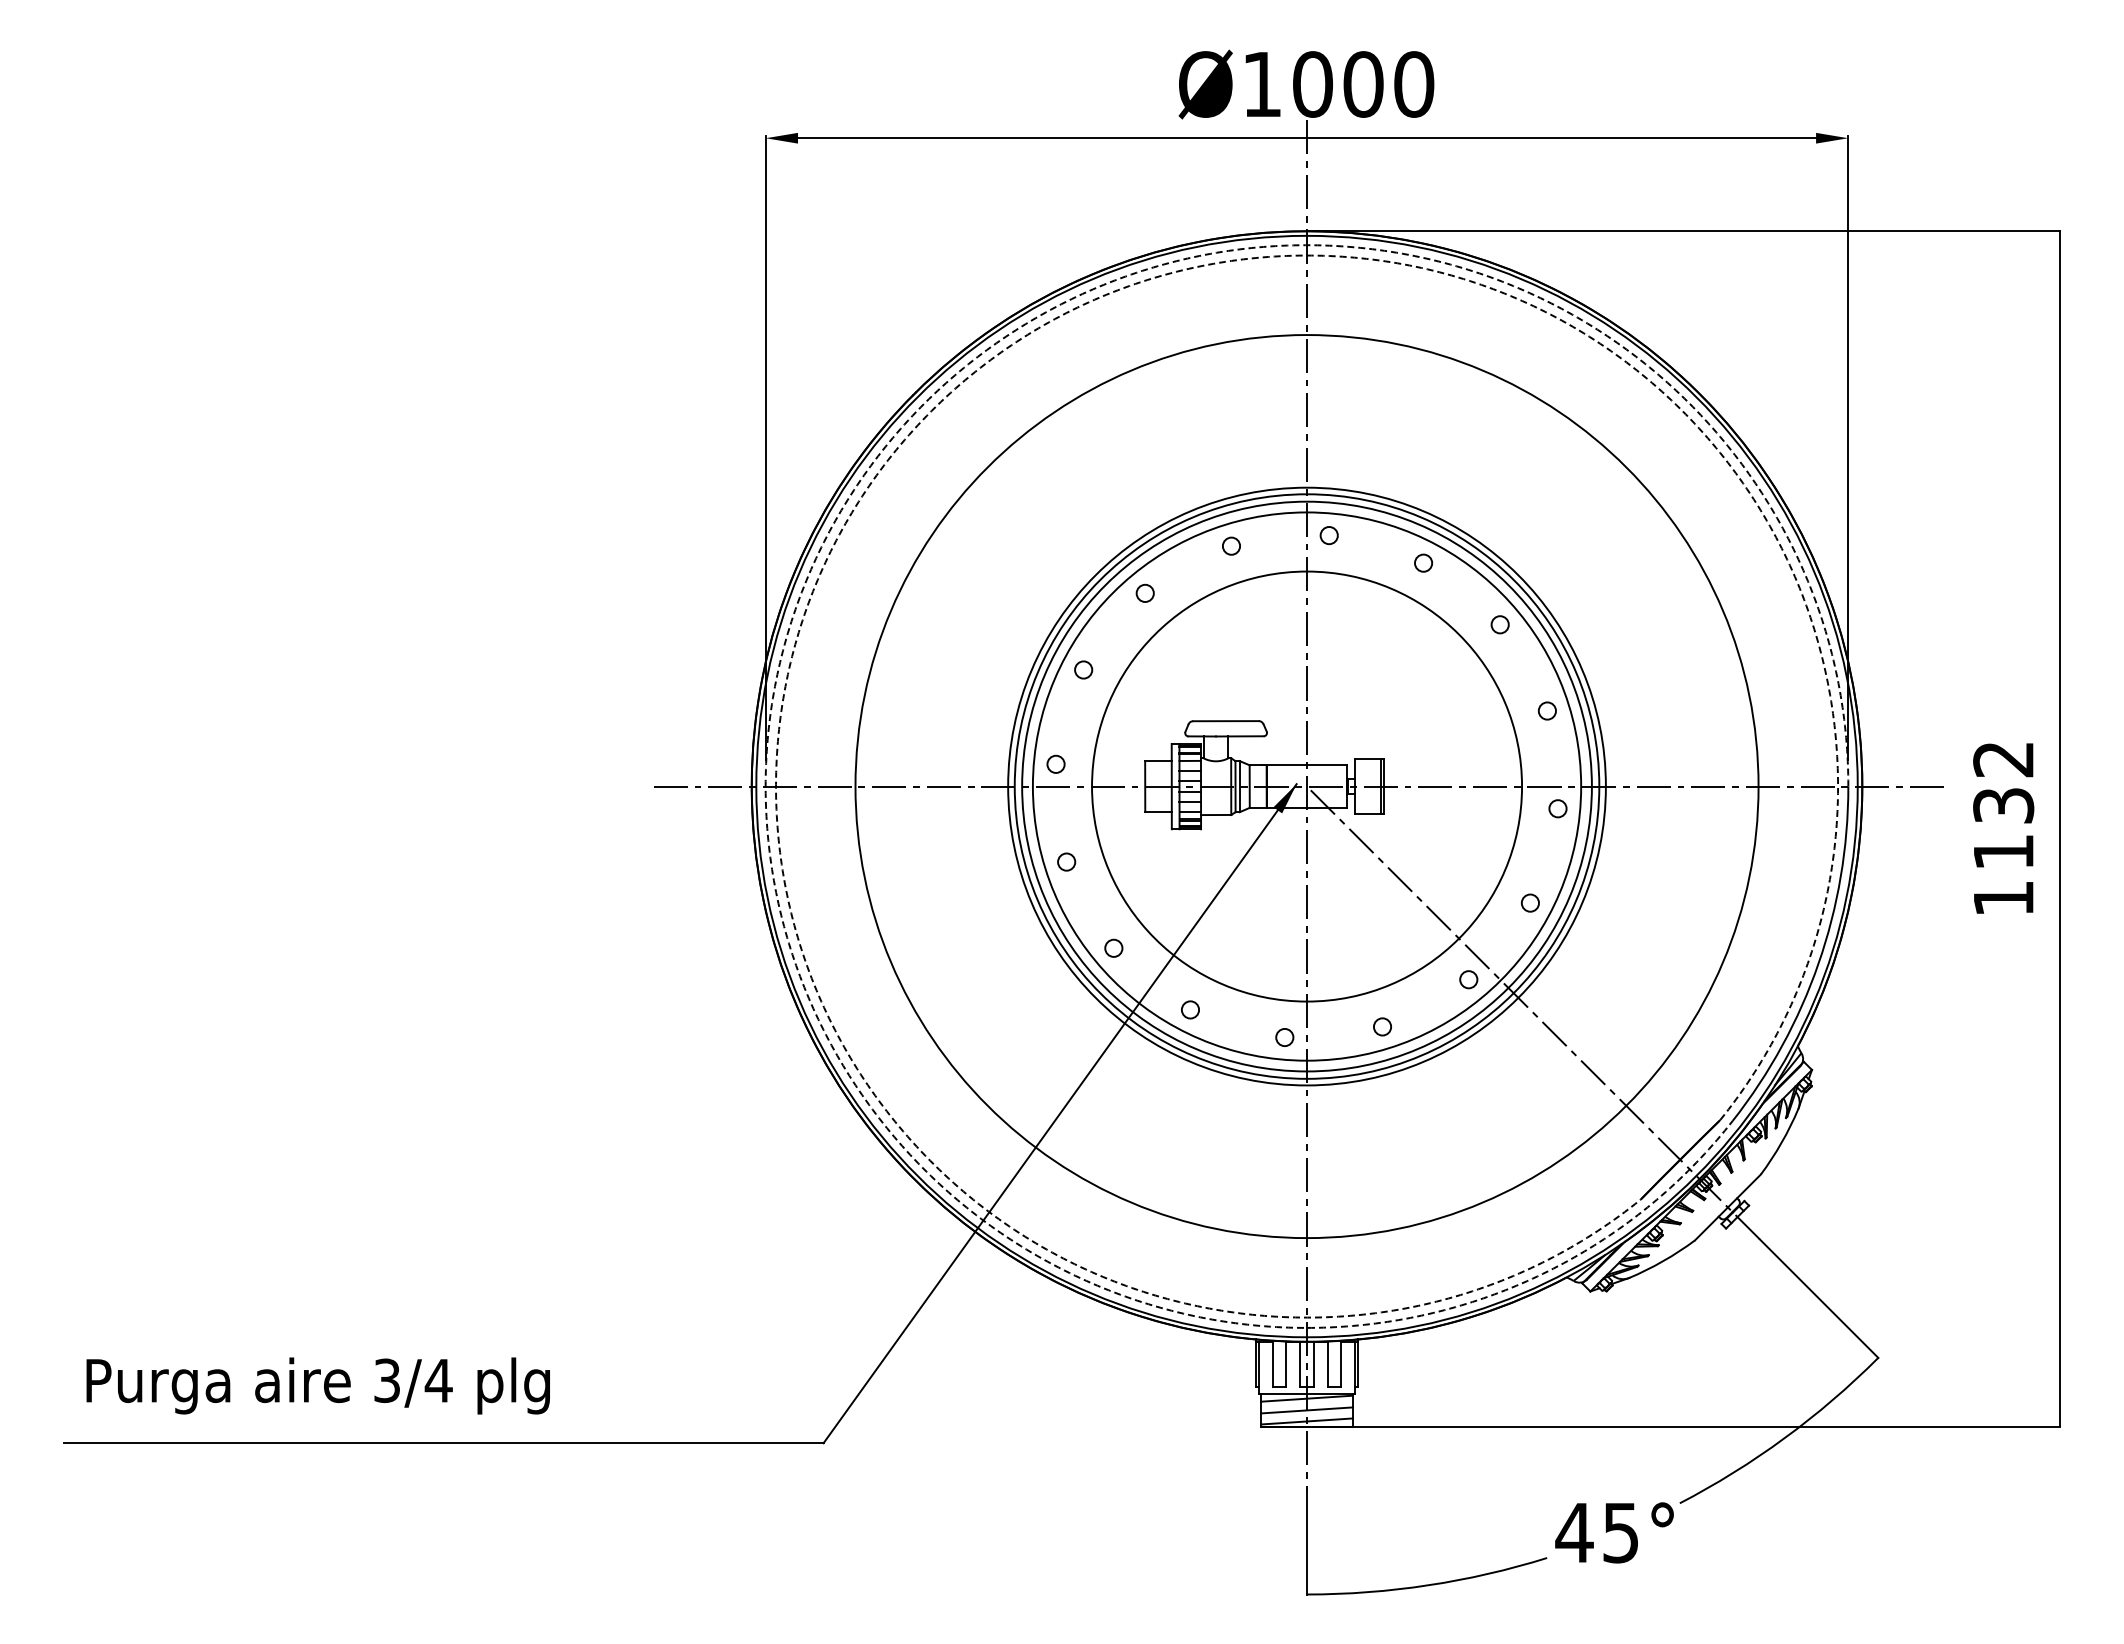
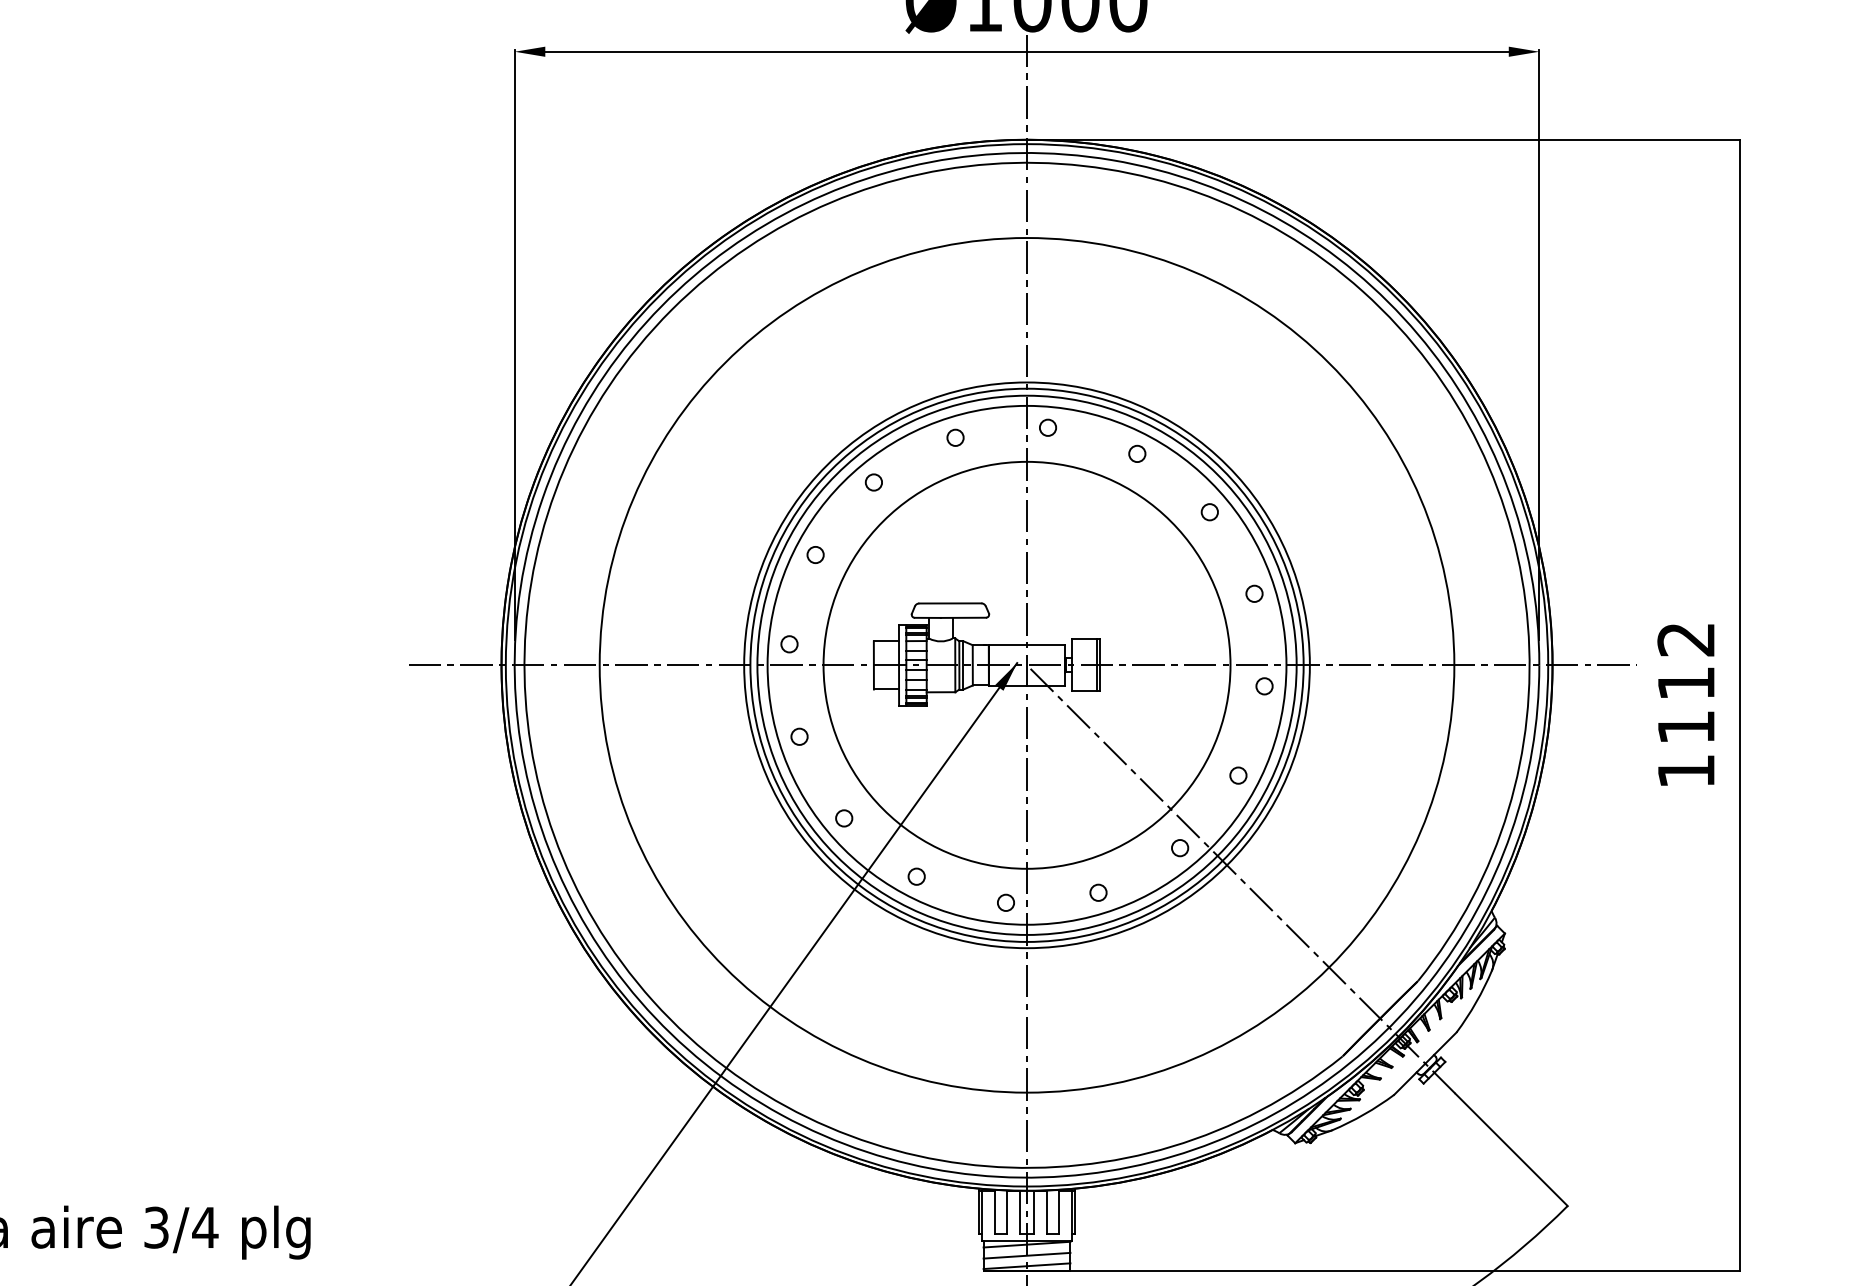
arc: (931, 411) -> (671, 310), dashed -> solid
arc: (795, 609) -> (542, 497), dashed -> solid
text: (2003, 805) -> (1686, 683), 1132 -> 1112

